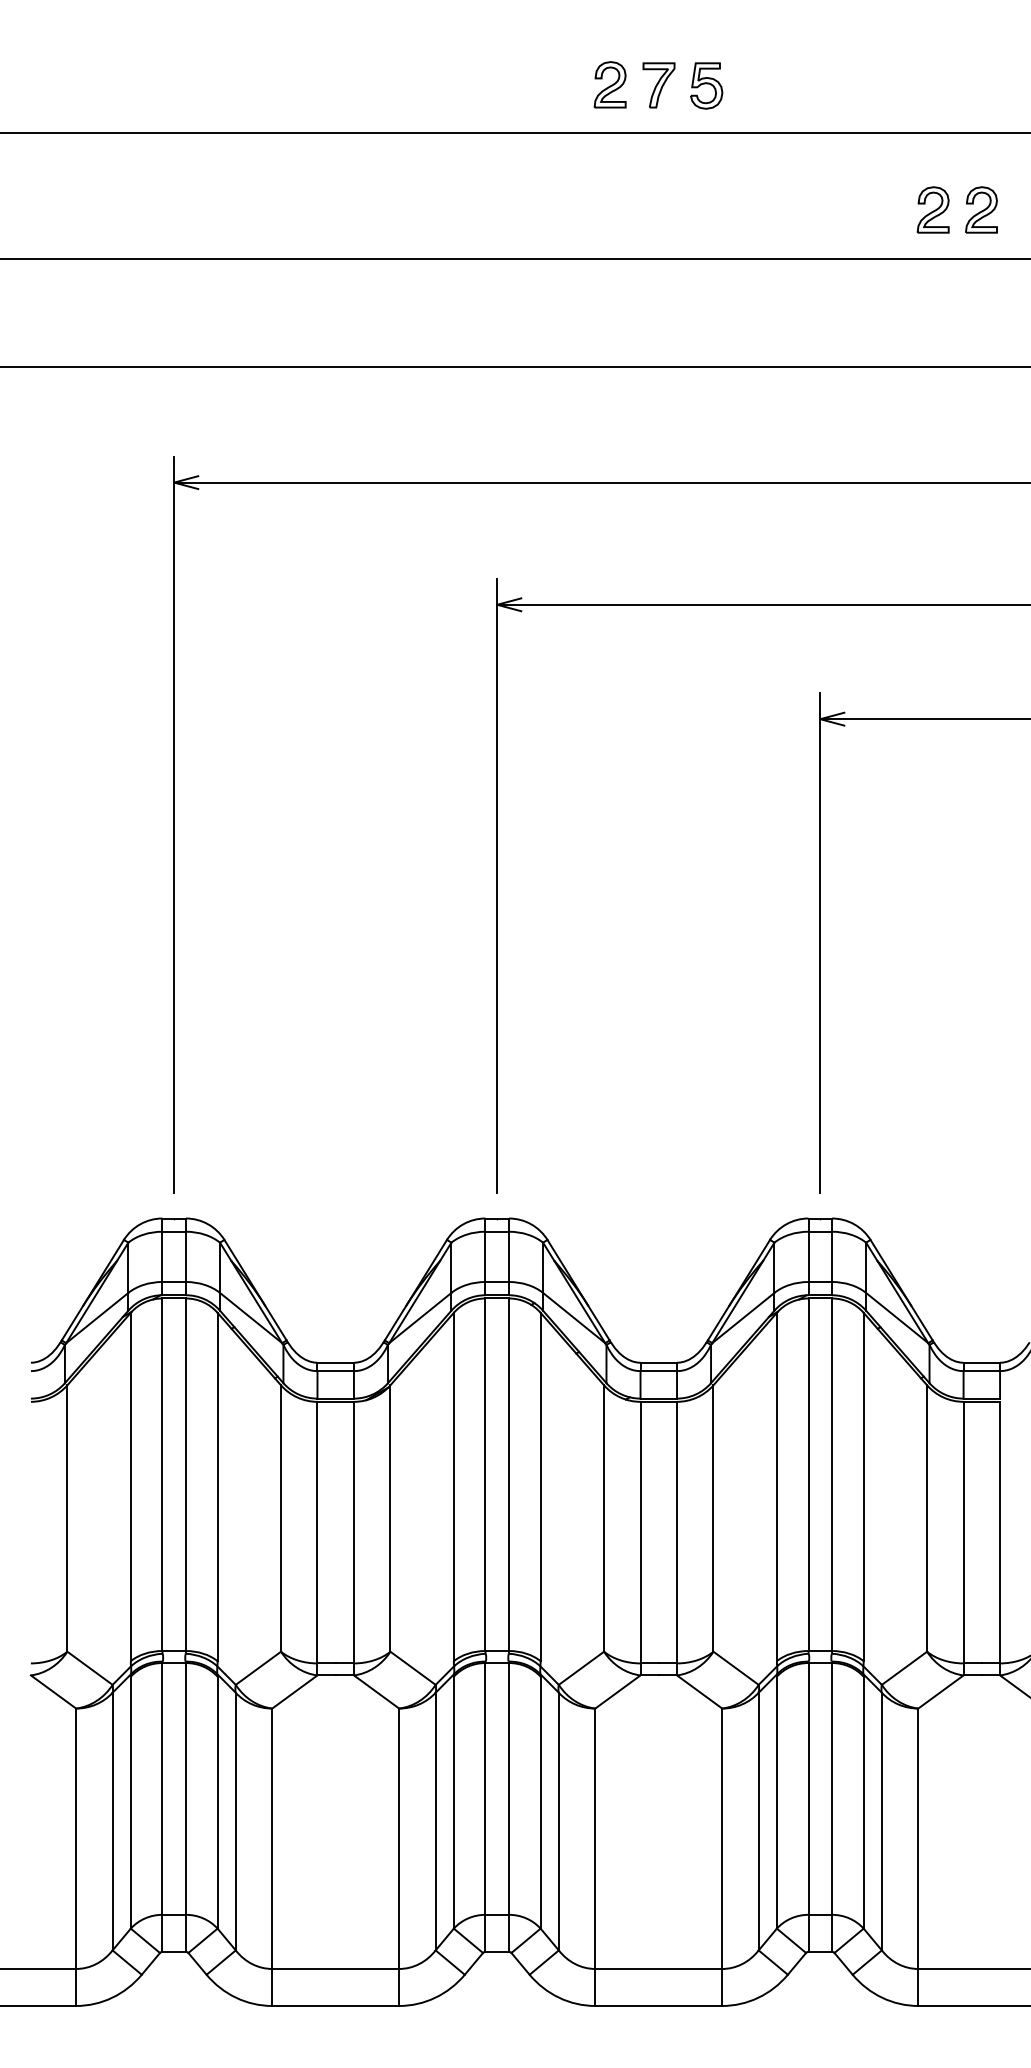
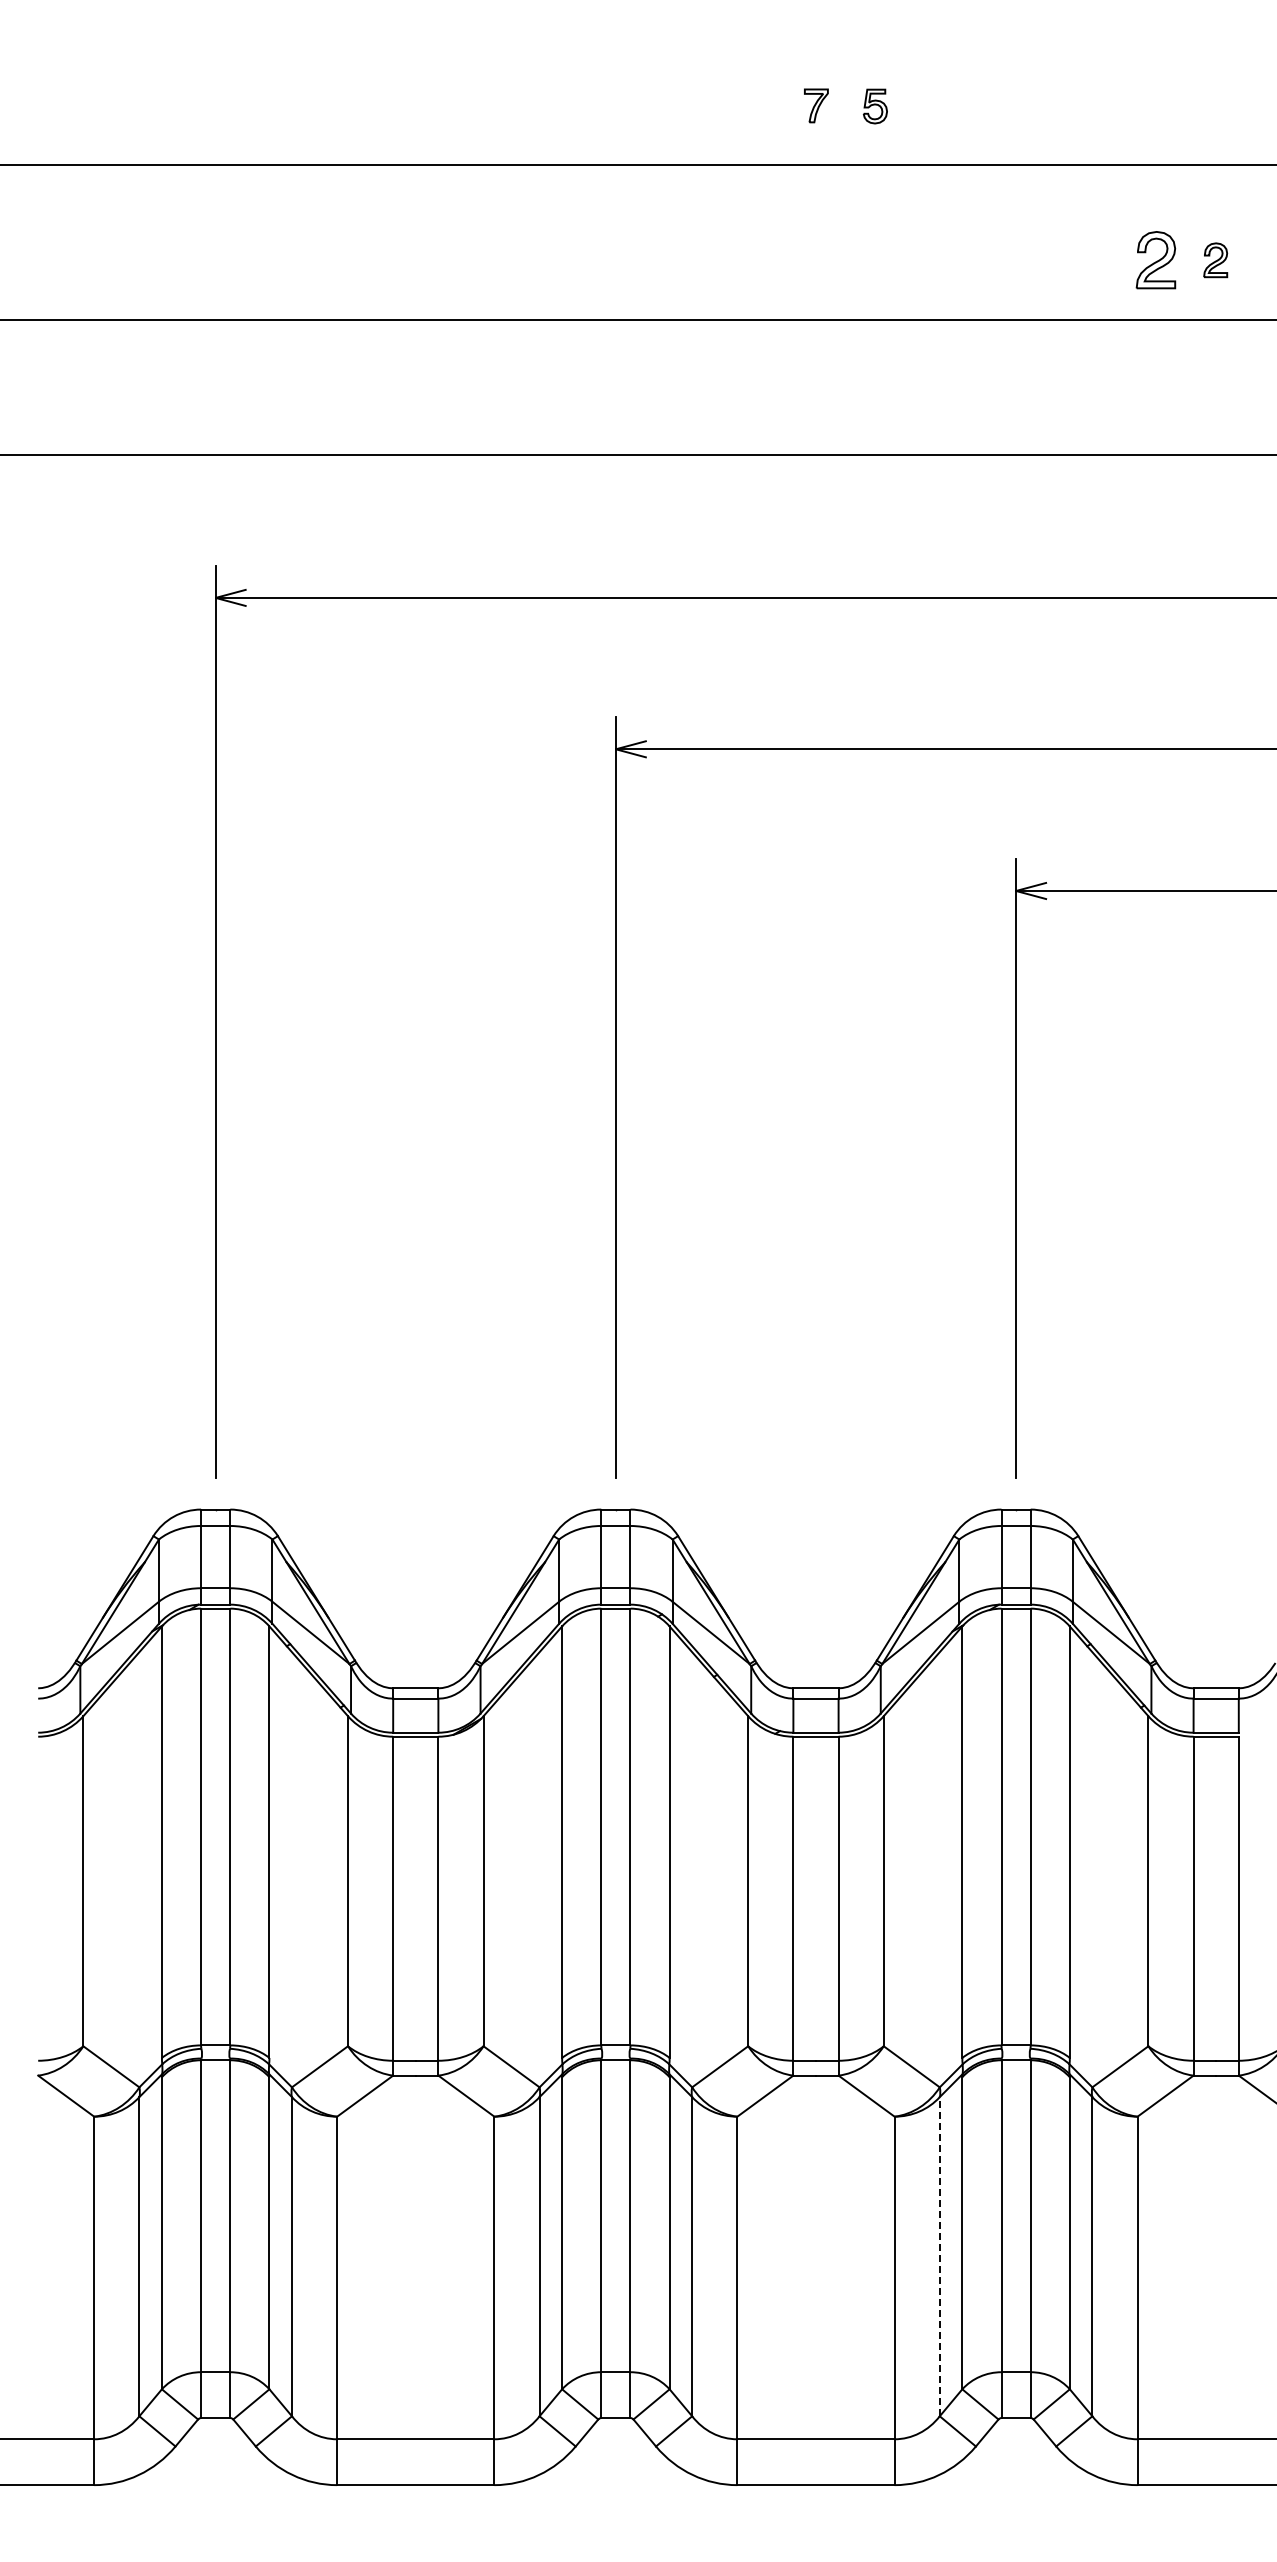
part: (609, 85) -> (755, 105), removed
part: (659, 85) -> (816, 105), size x0.6
part: (706, 85) -> (875, 106), size x0.6
part: (981, 210) -> (1215, 260), size x0.6
line: (758, 1821) -> (939, 2256), solid -> dashed

